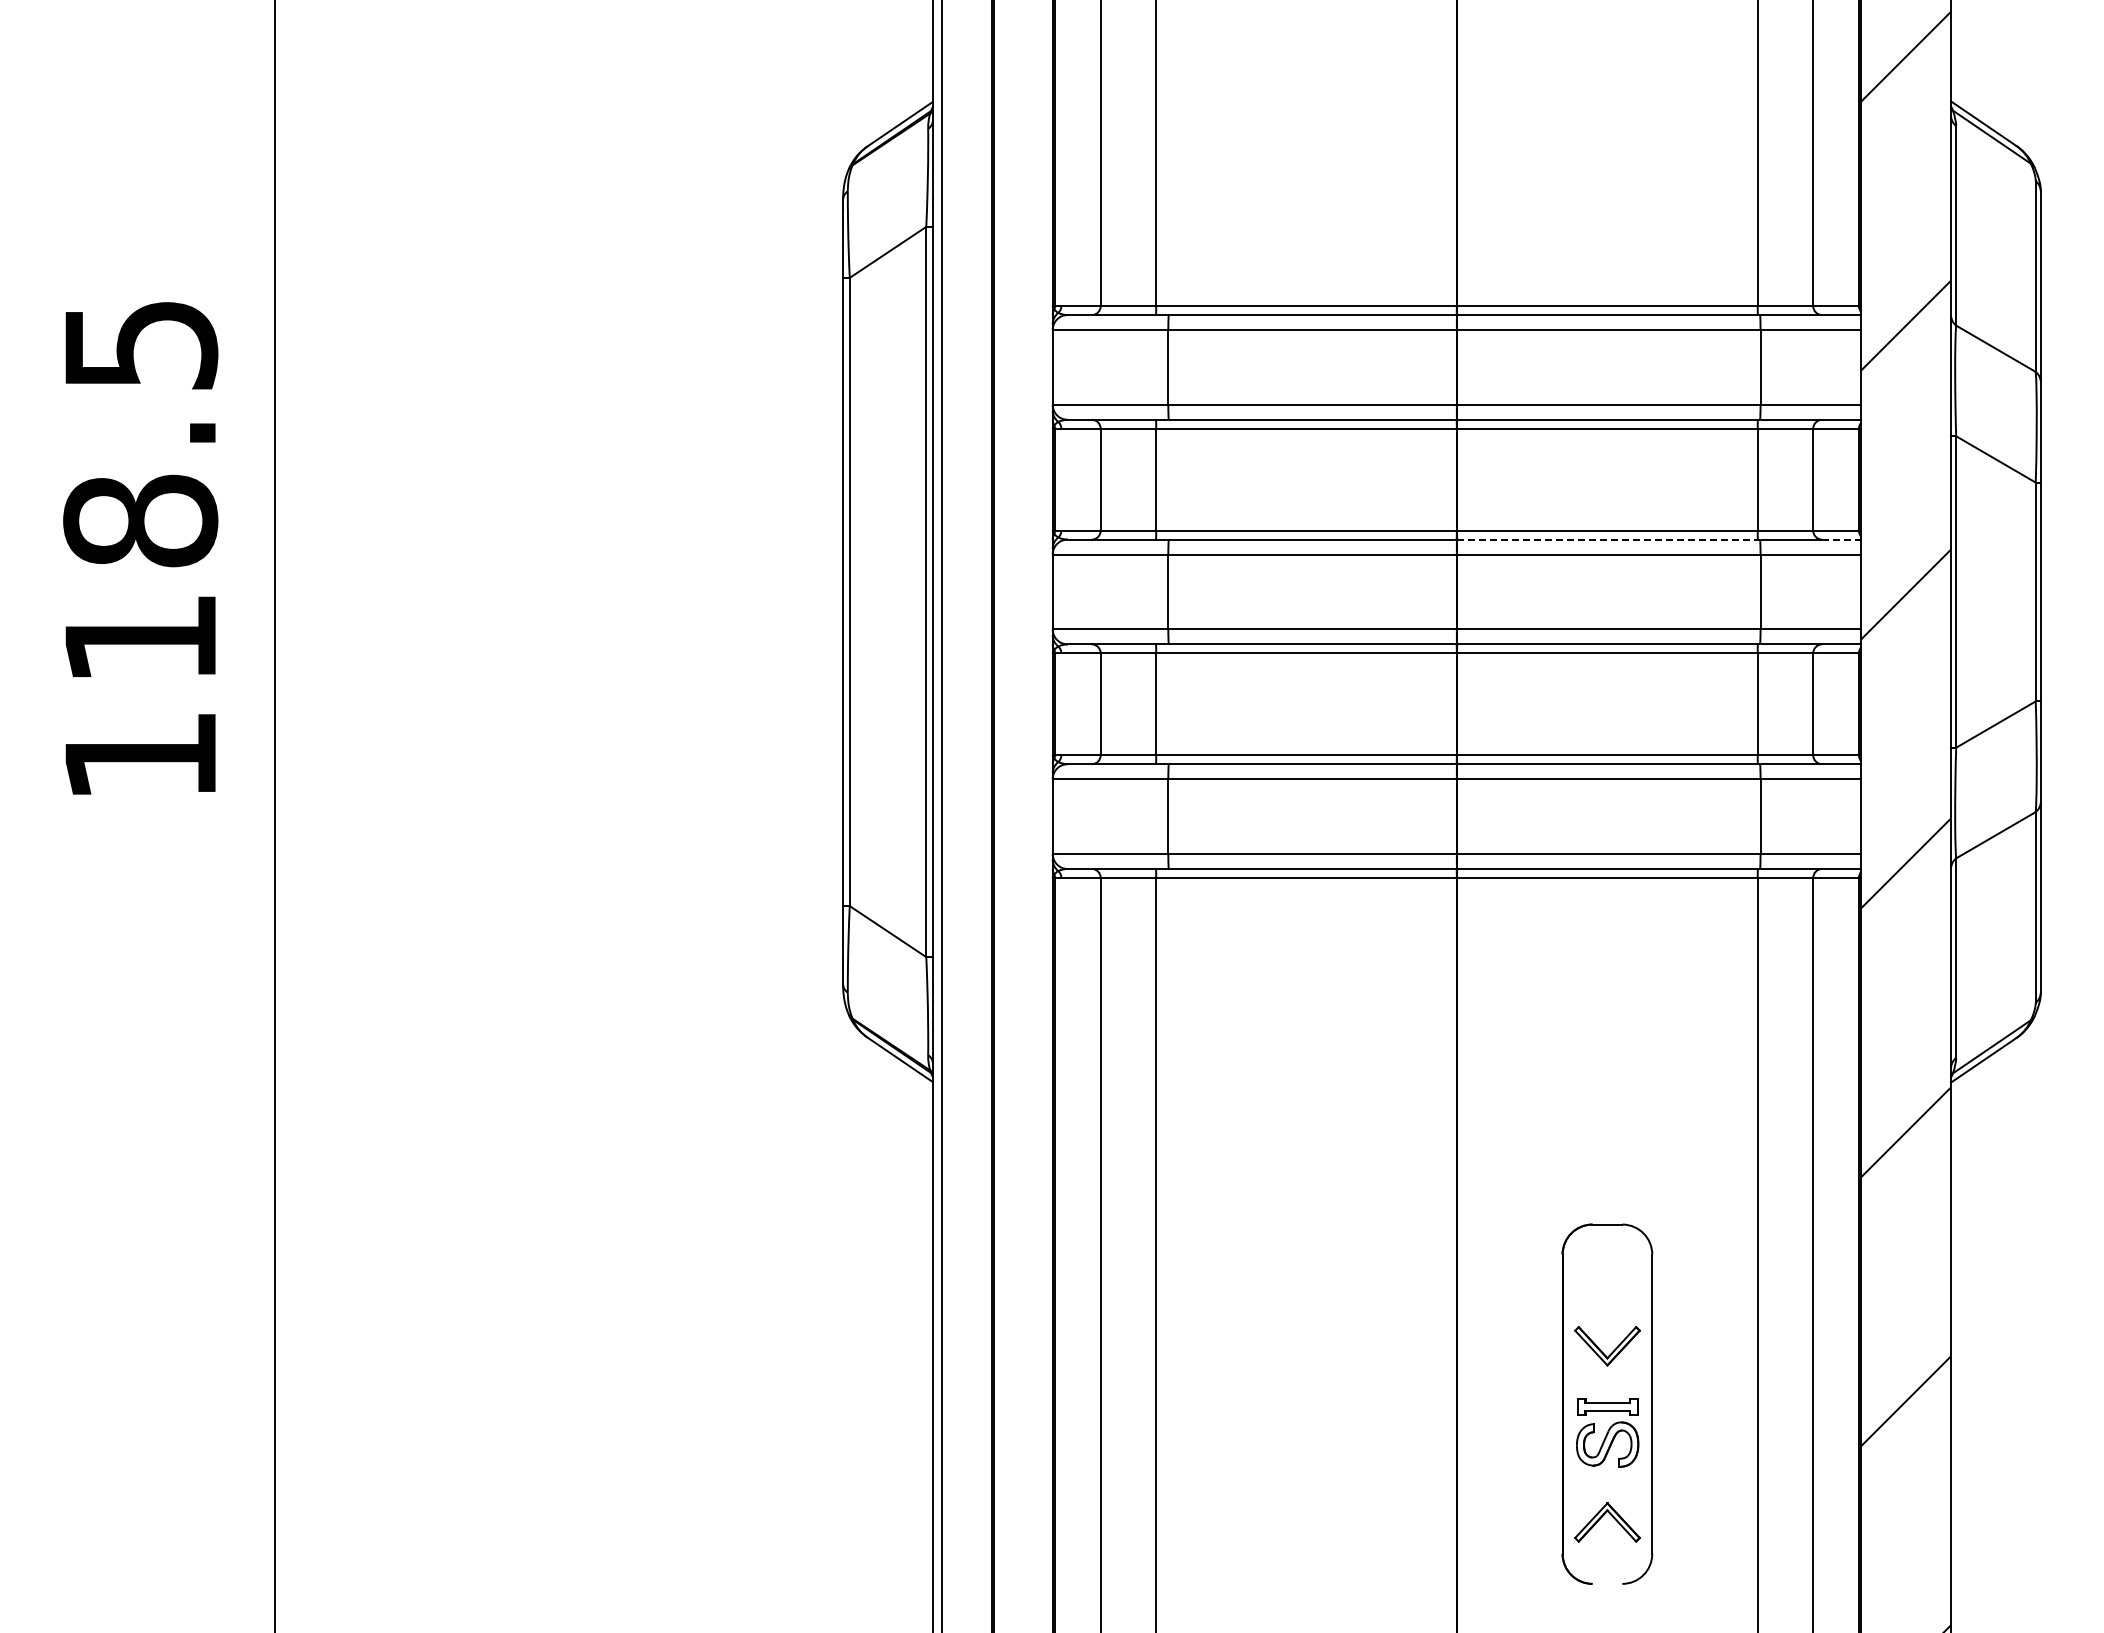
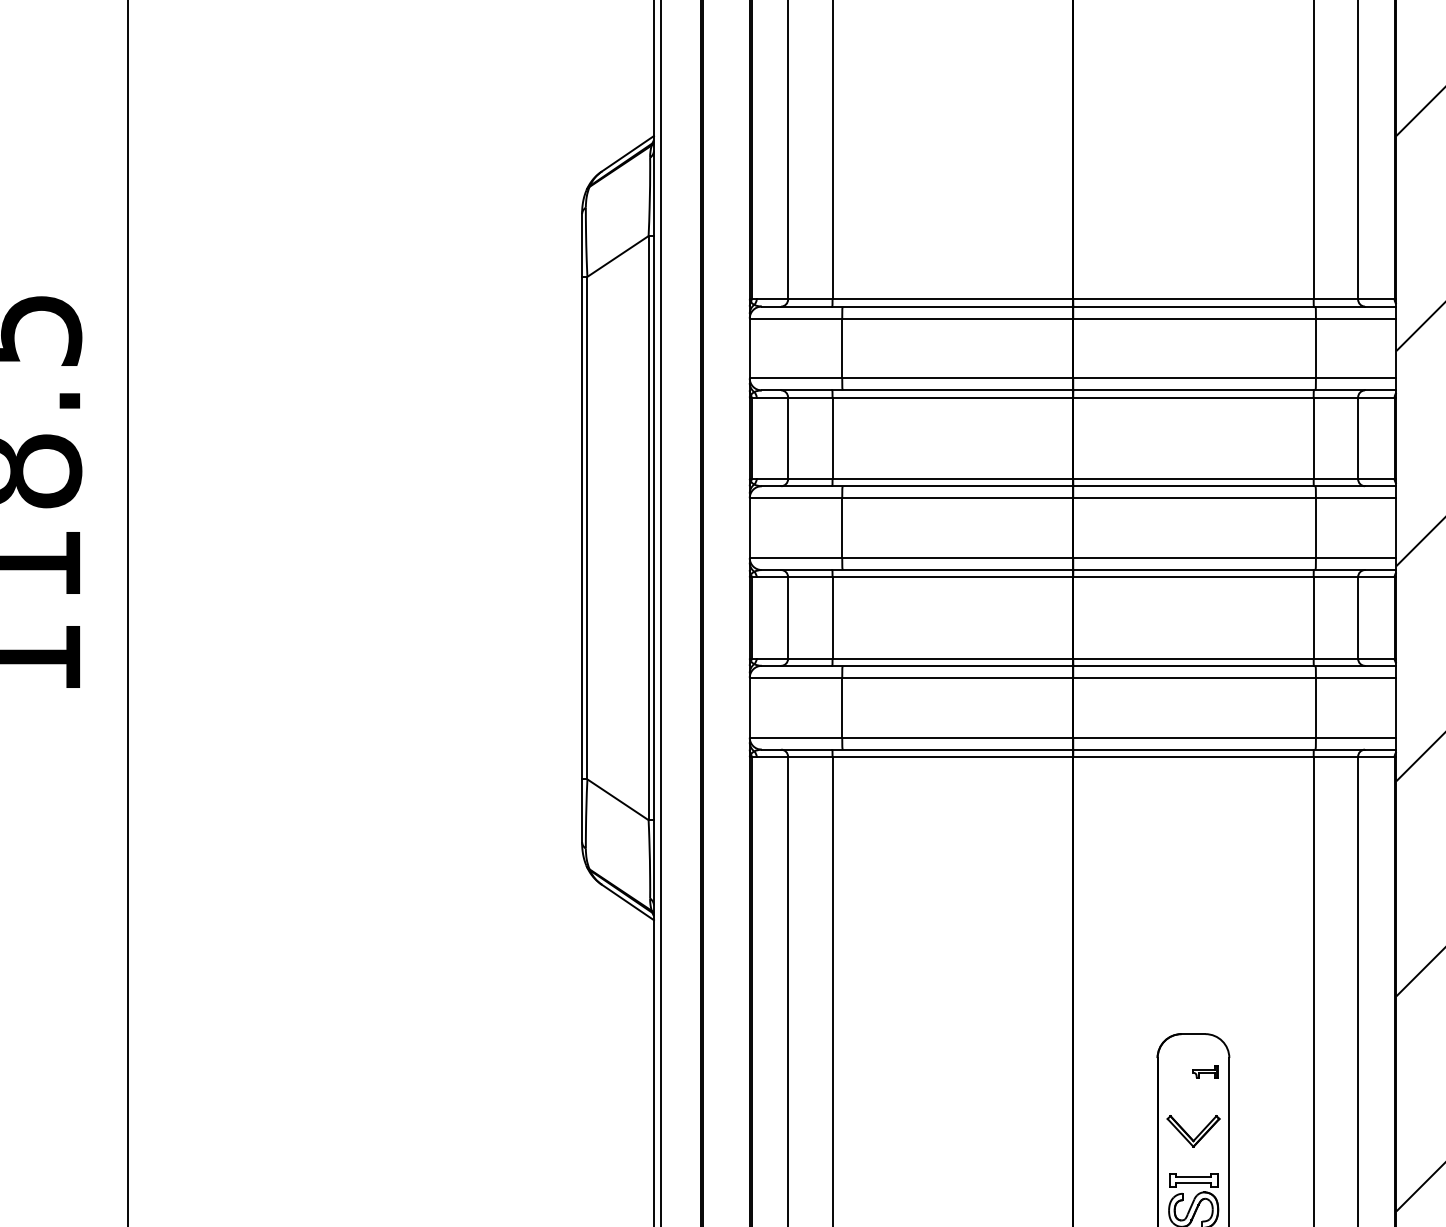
line: (1608, 539) -> (1194, 486), dashed -> solid
line: (1841, 539) -> (1380, 486), dashed -> solid
part: (1622, 1271) -> (1205, 1071), added

